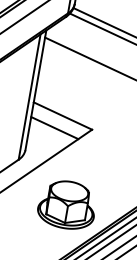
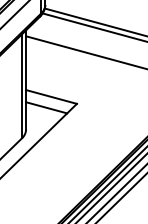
part: (67, 204) -> (67, 167), removed

